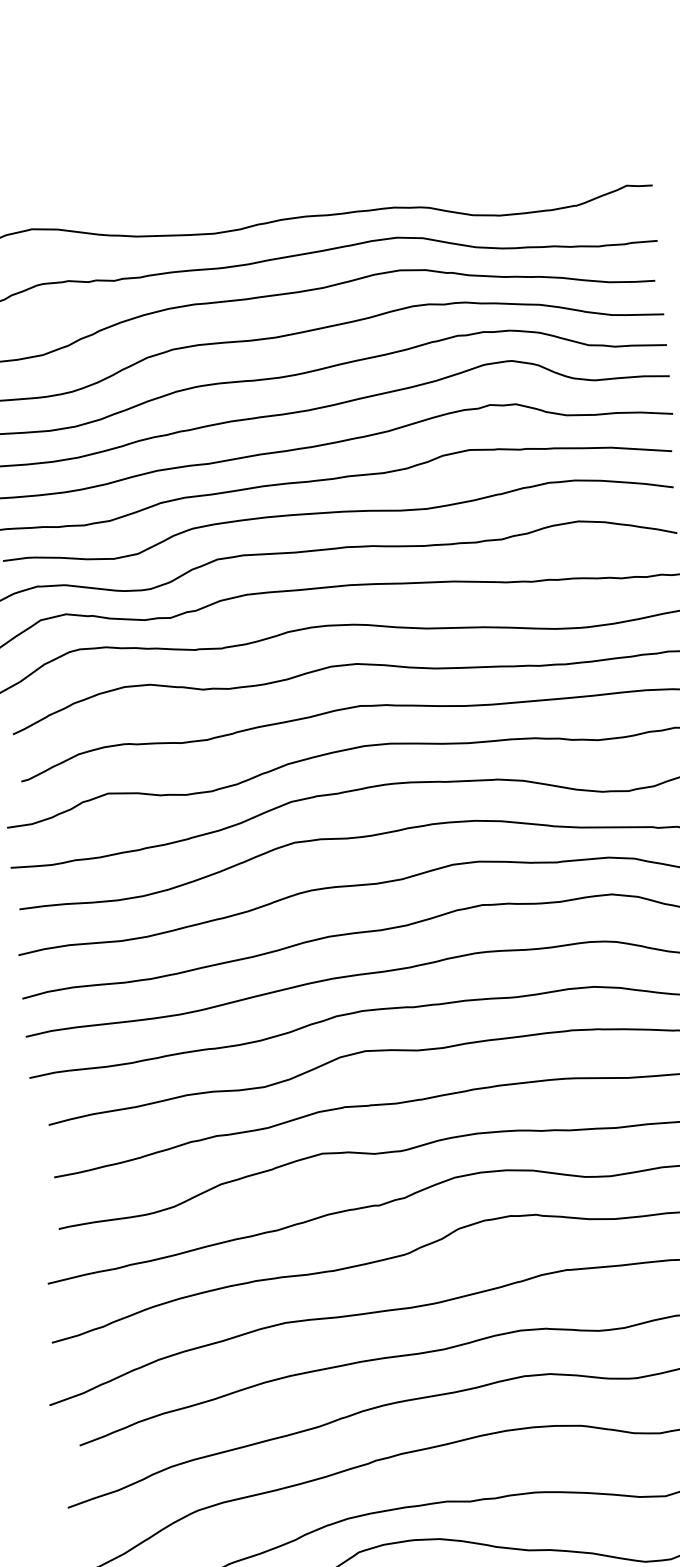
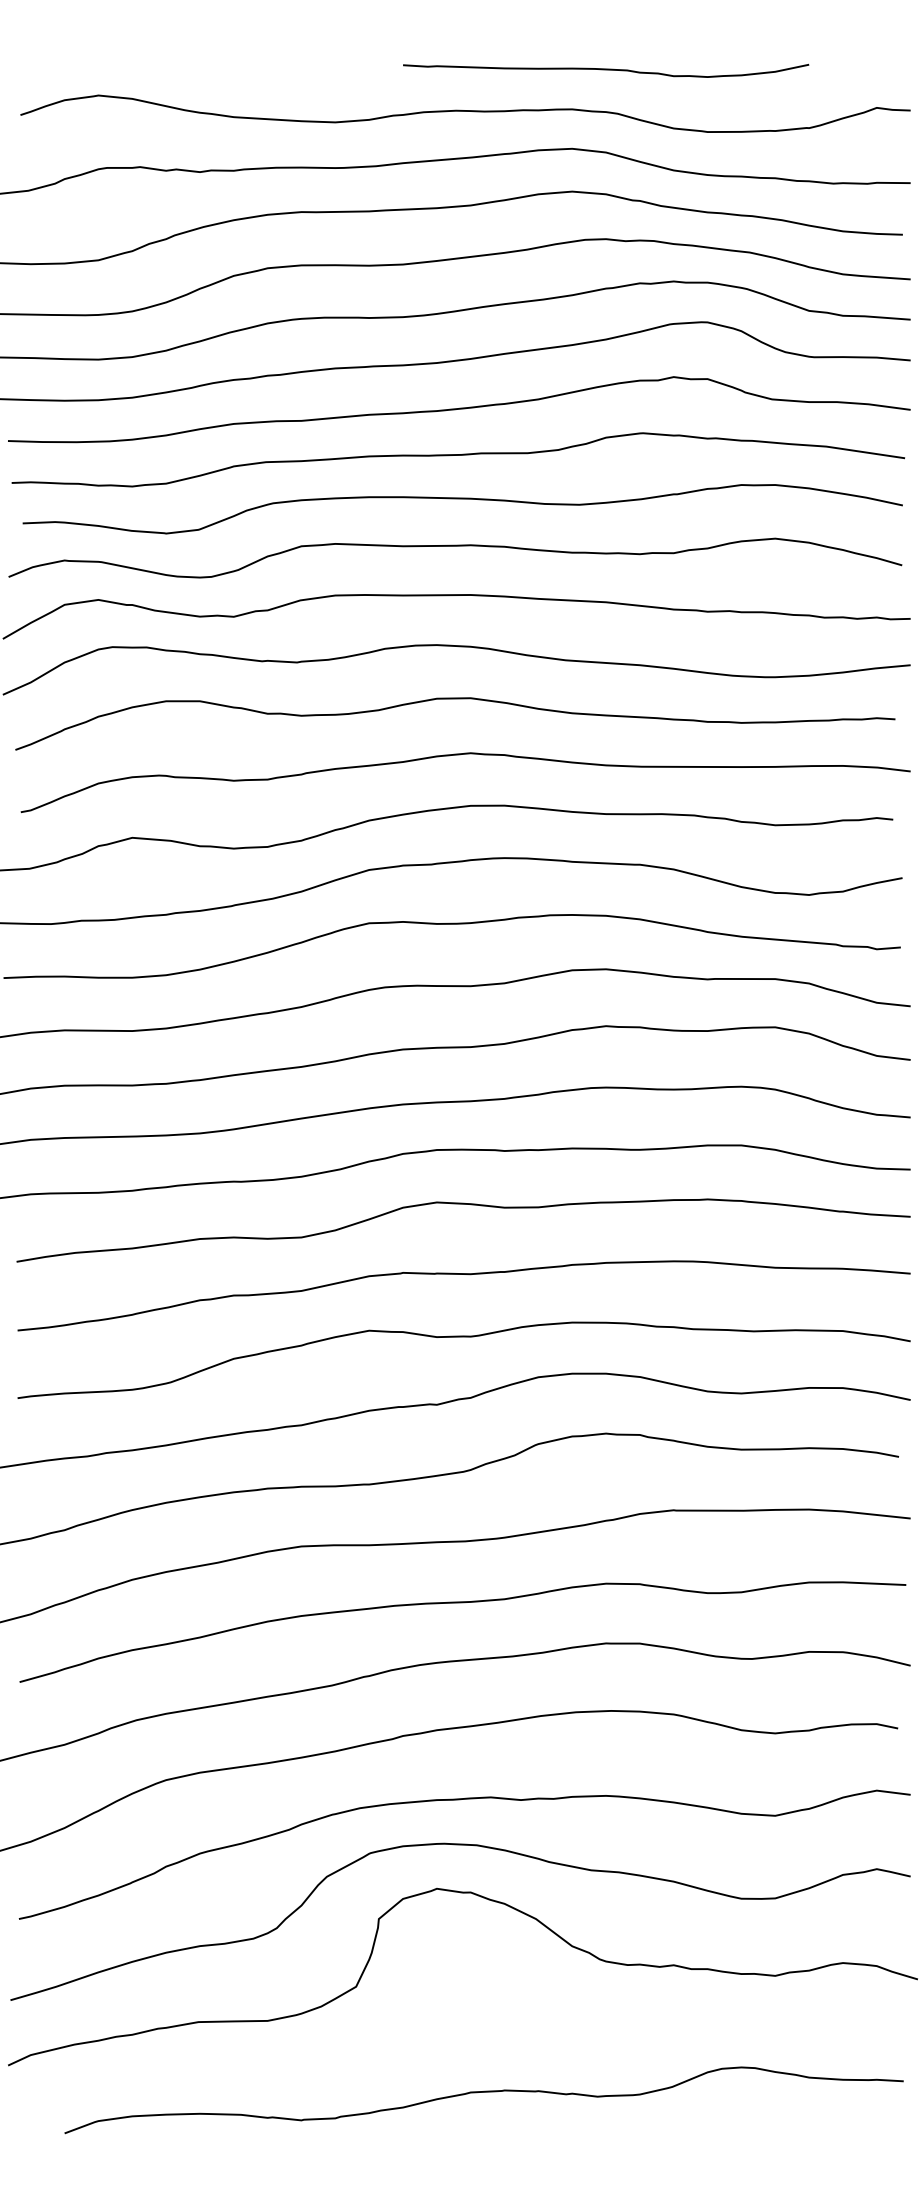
curve: (417, 175) -> (606, 70), added

